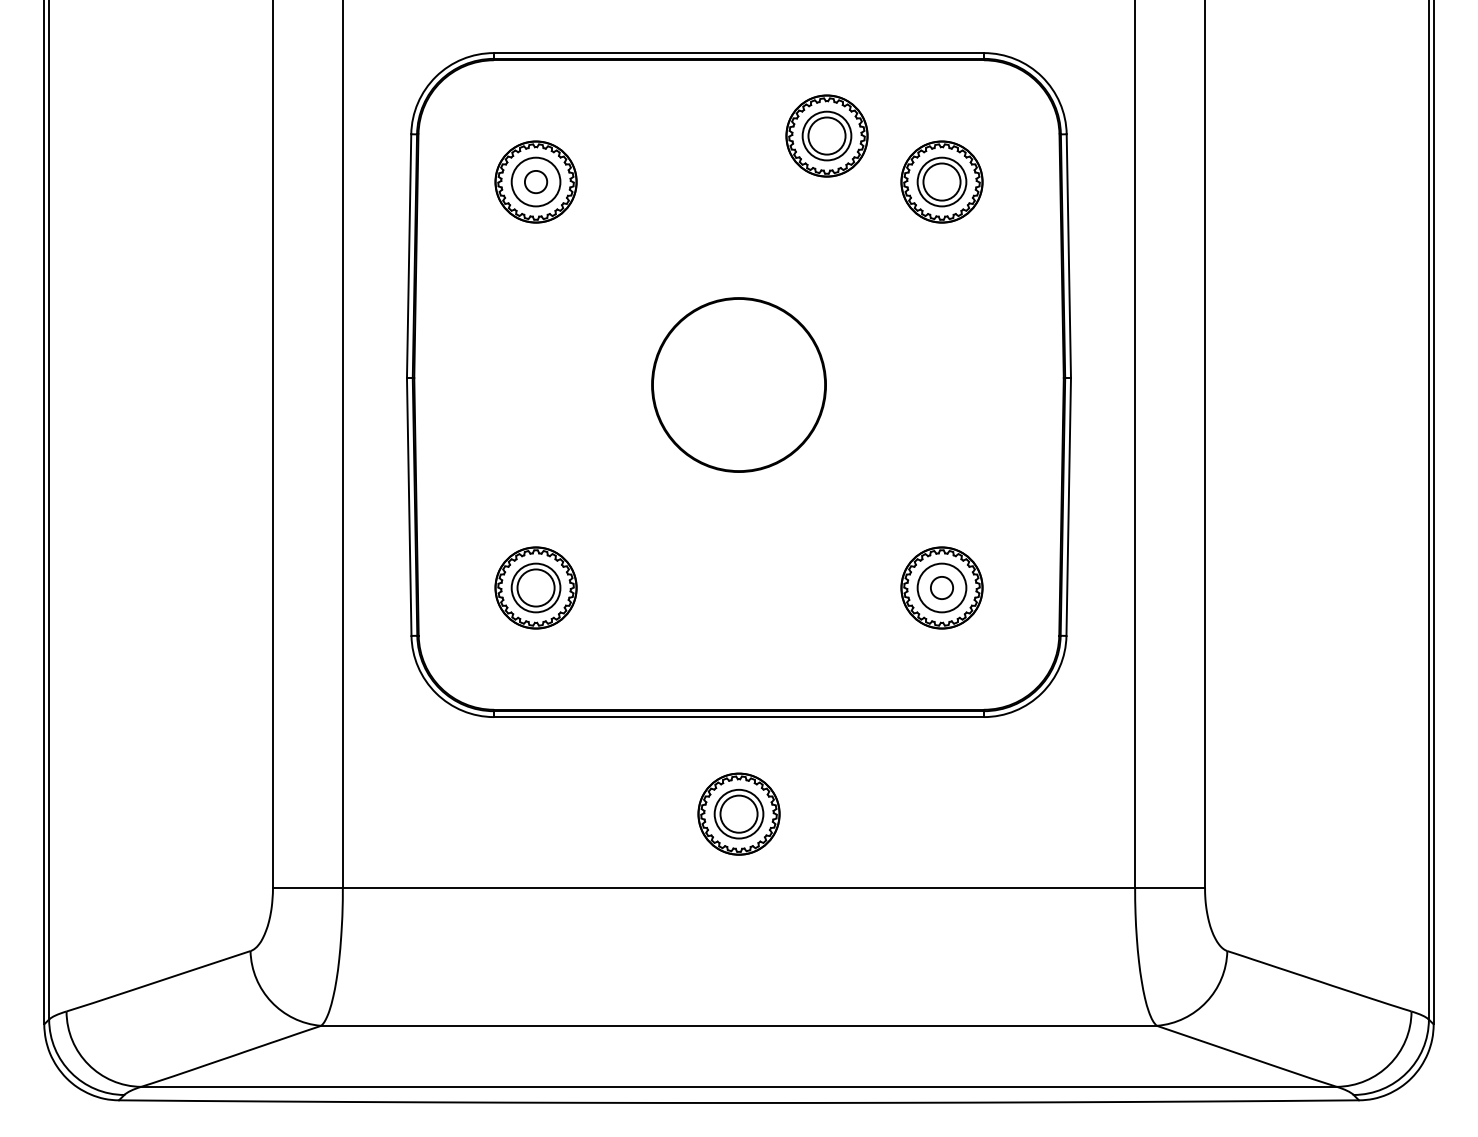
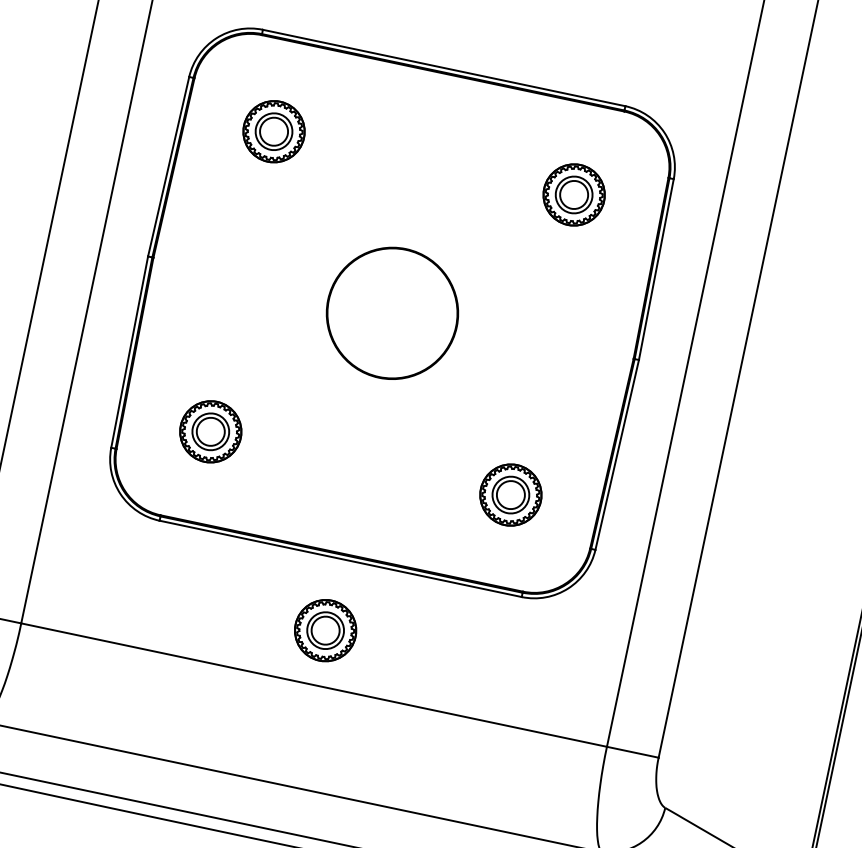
part: (826, 135) -> (496, 142), removed
circle: (535, 181) -> (273, 131), size x1.67
circle: (941, 587) -> (510, 494), size x1.67

